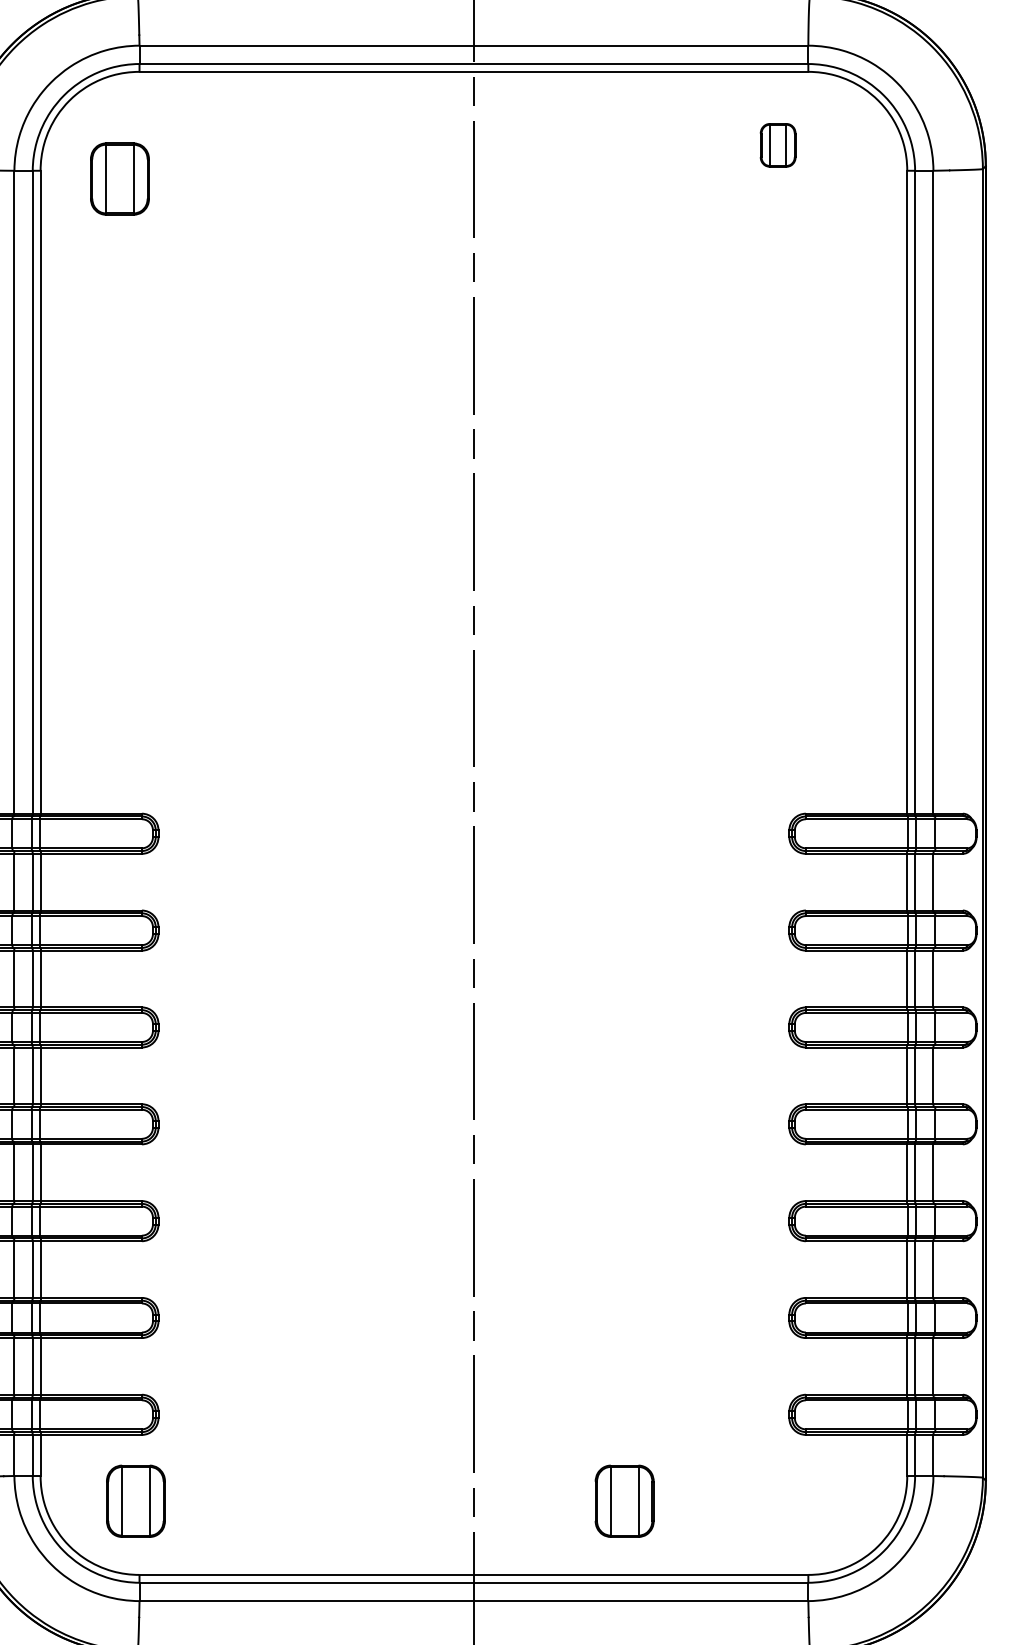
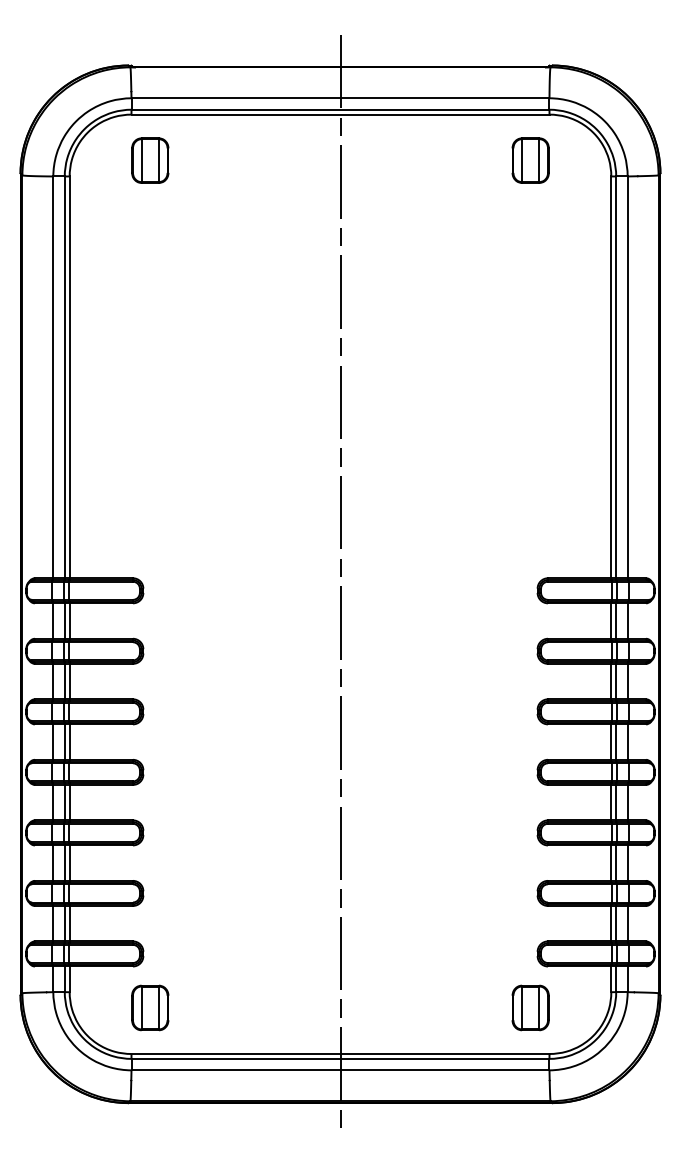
part: (777, 145) -> (530, 160), size x1.67
part: (120, 178) -> (150, 160), moved
part: (136, 1500) -> (150, 1007), moved
part: (624, 1500) -> (530, 1007), moved

